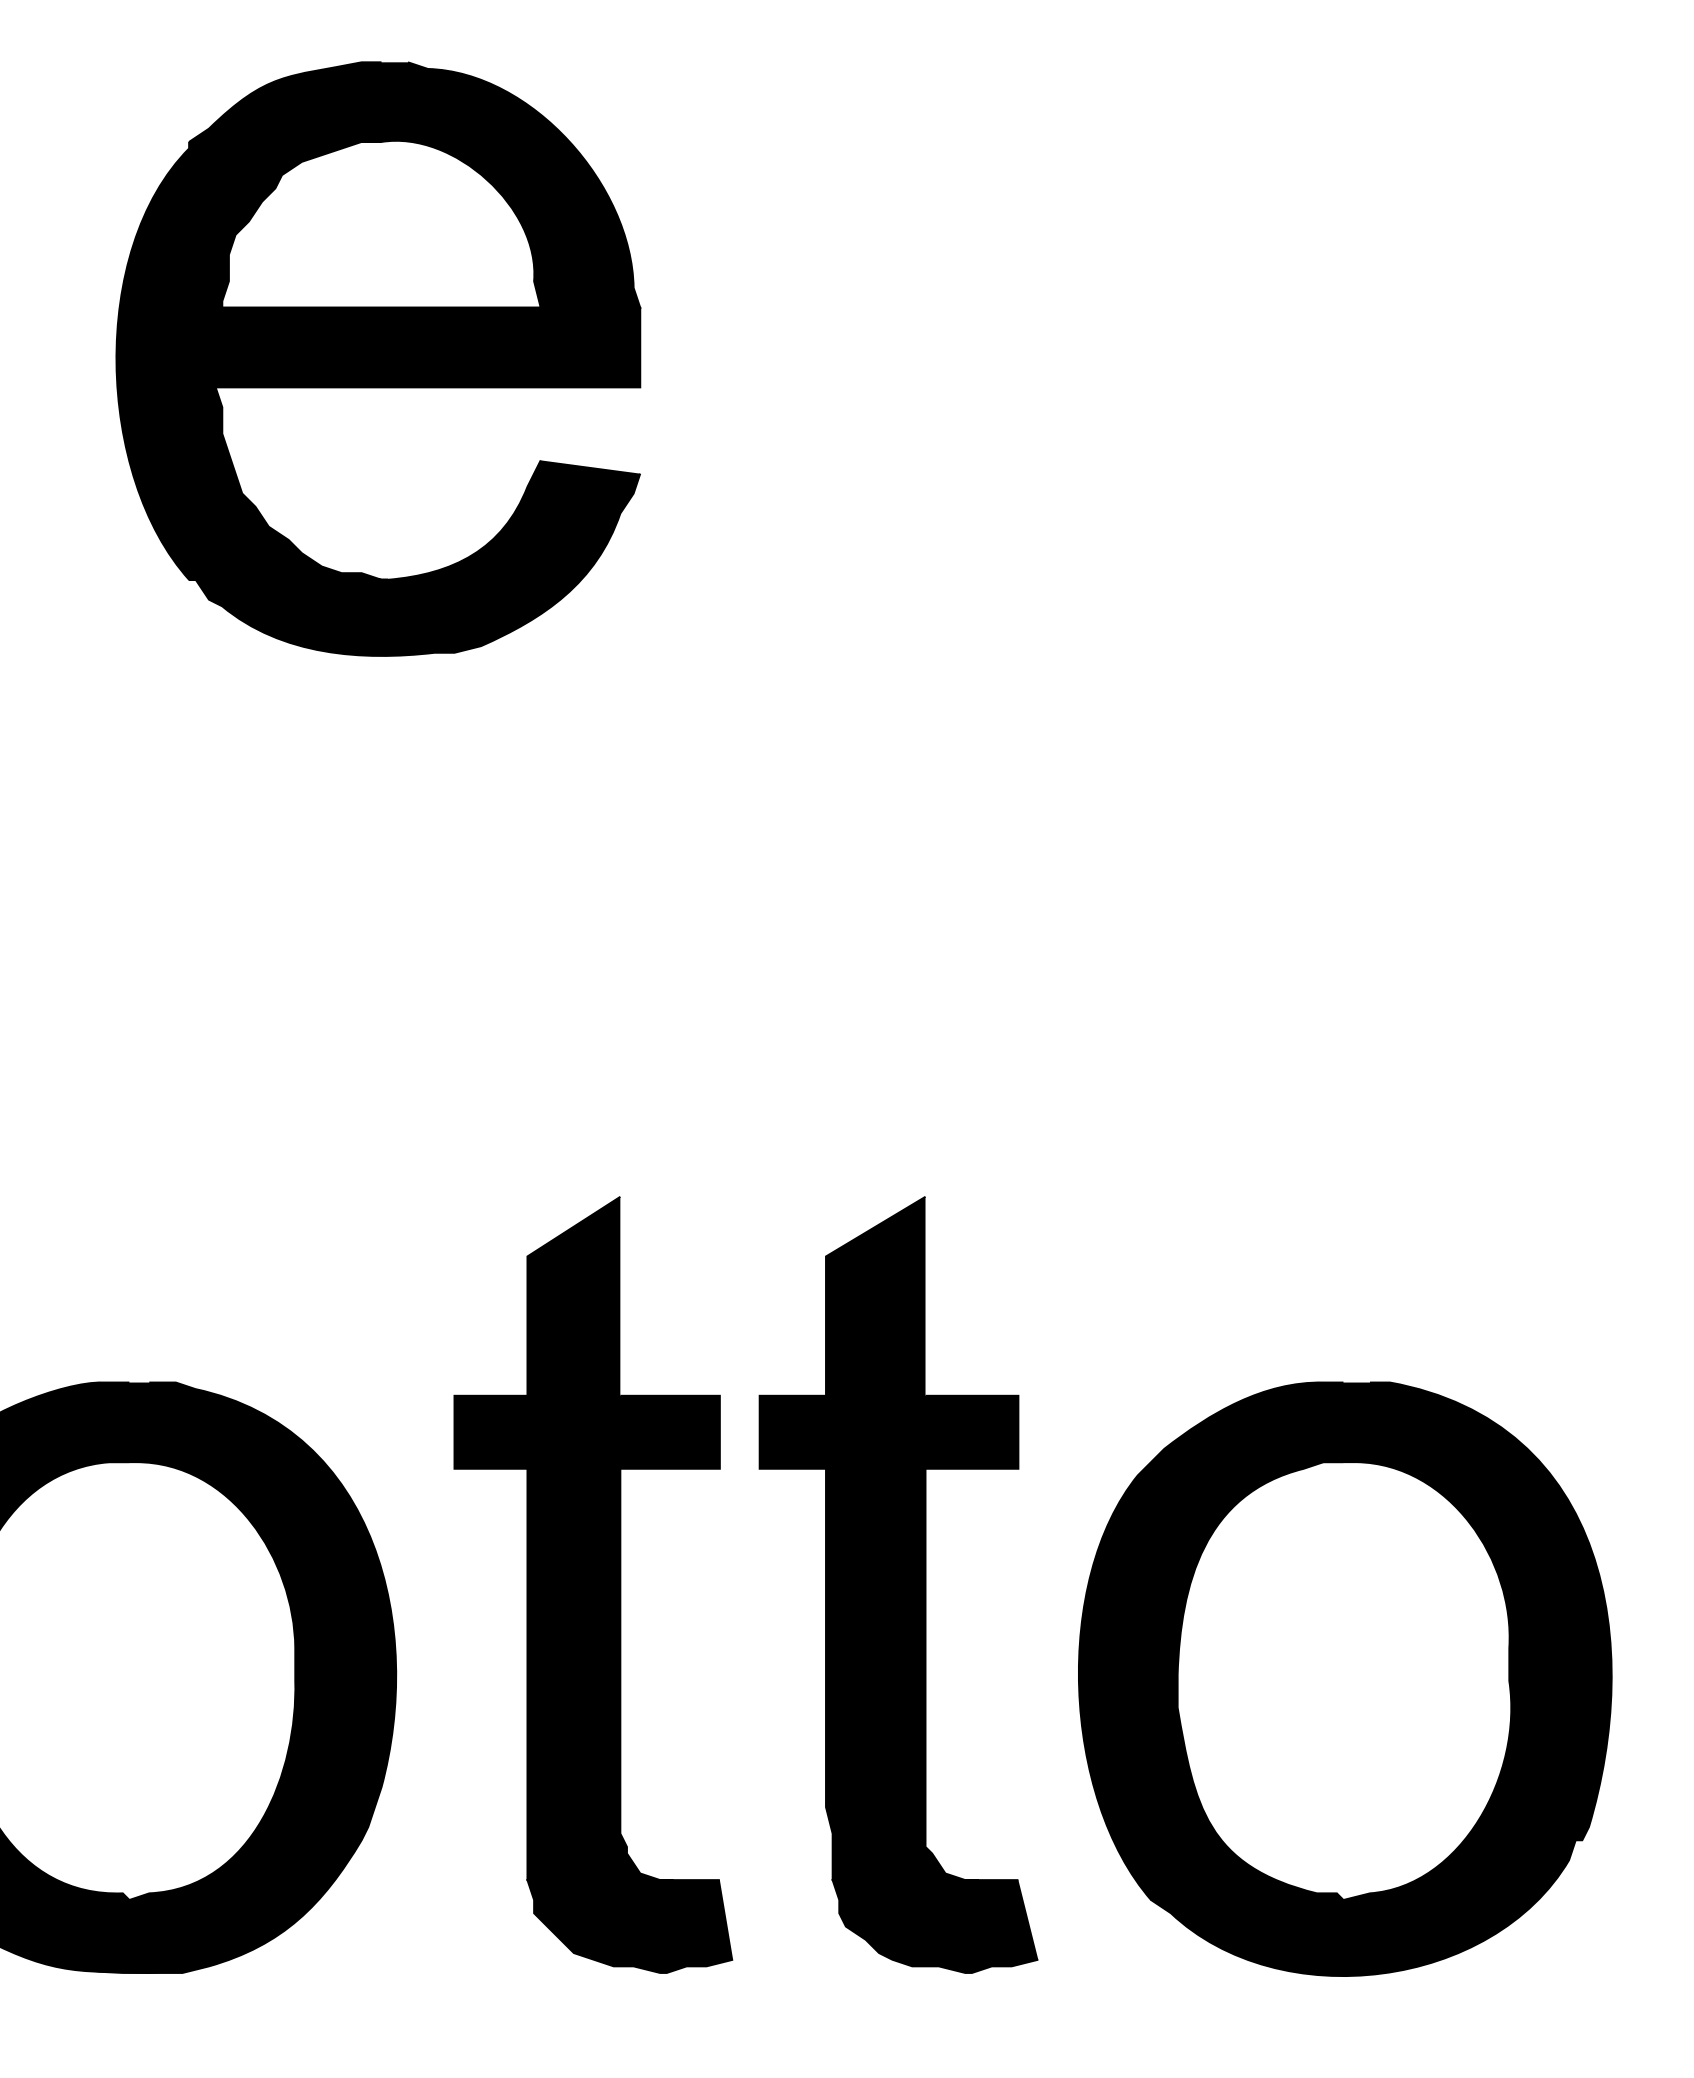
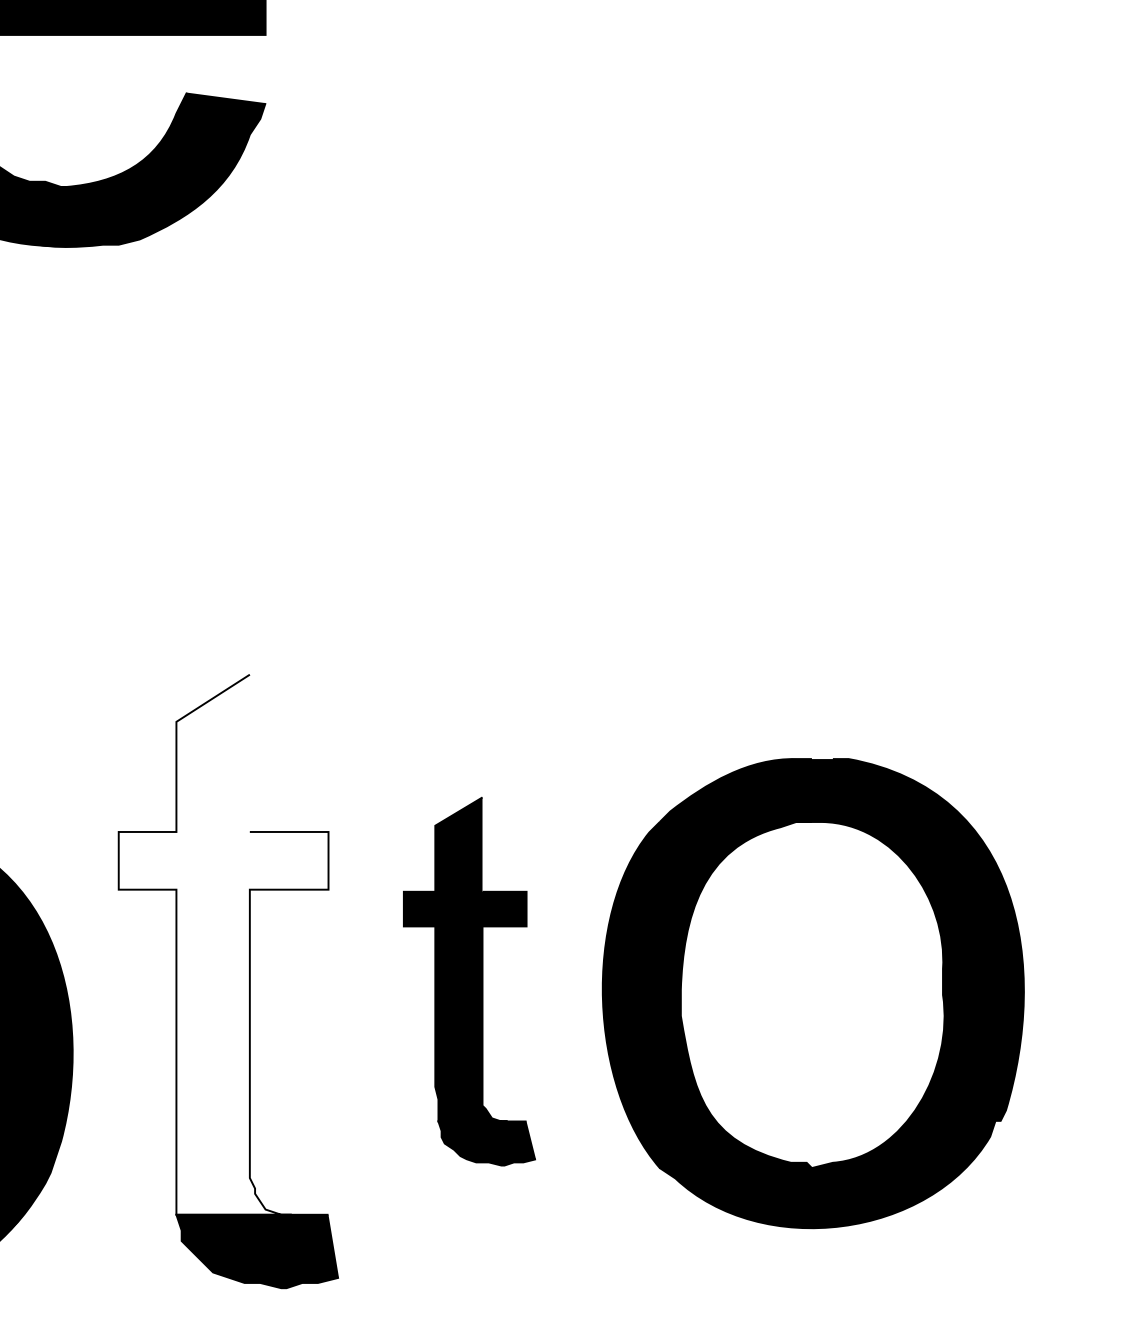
fill: (586, 1538) -> (223, 944), removed
part: (898, 1584) -> (469, 981), size x0.6
part: (1345, 1678) -> (813, 992), moved

